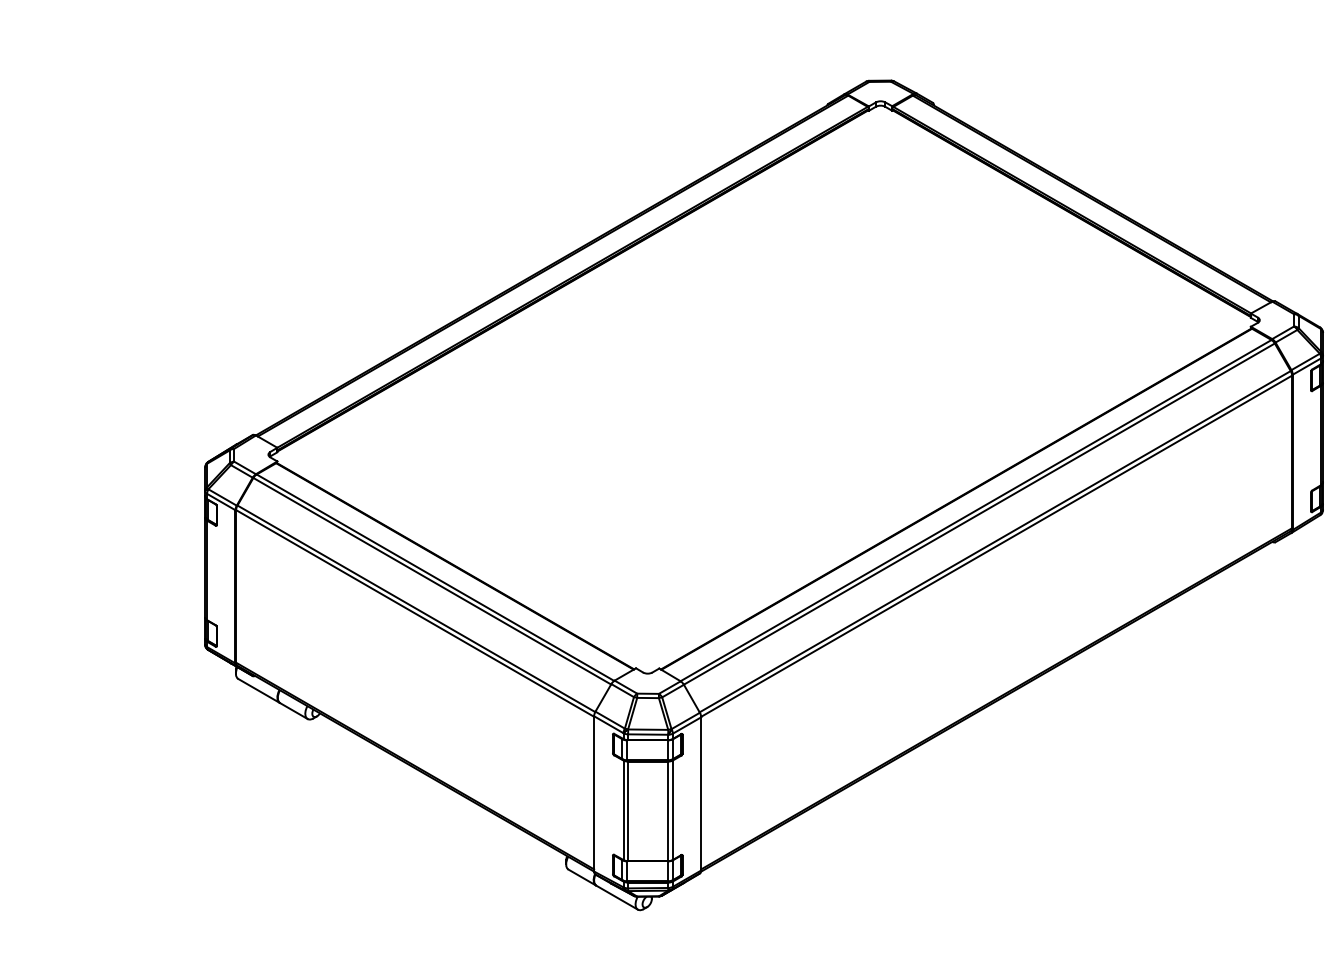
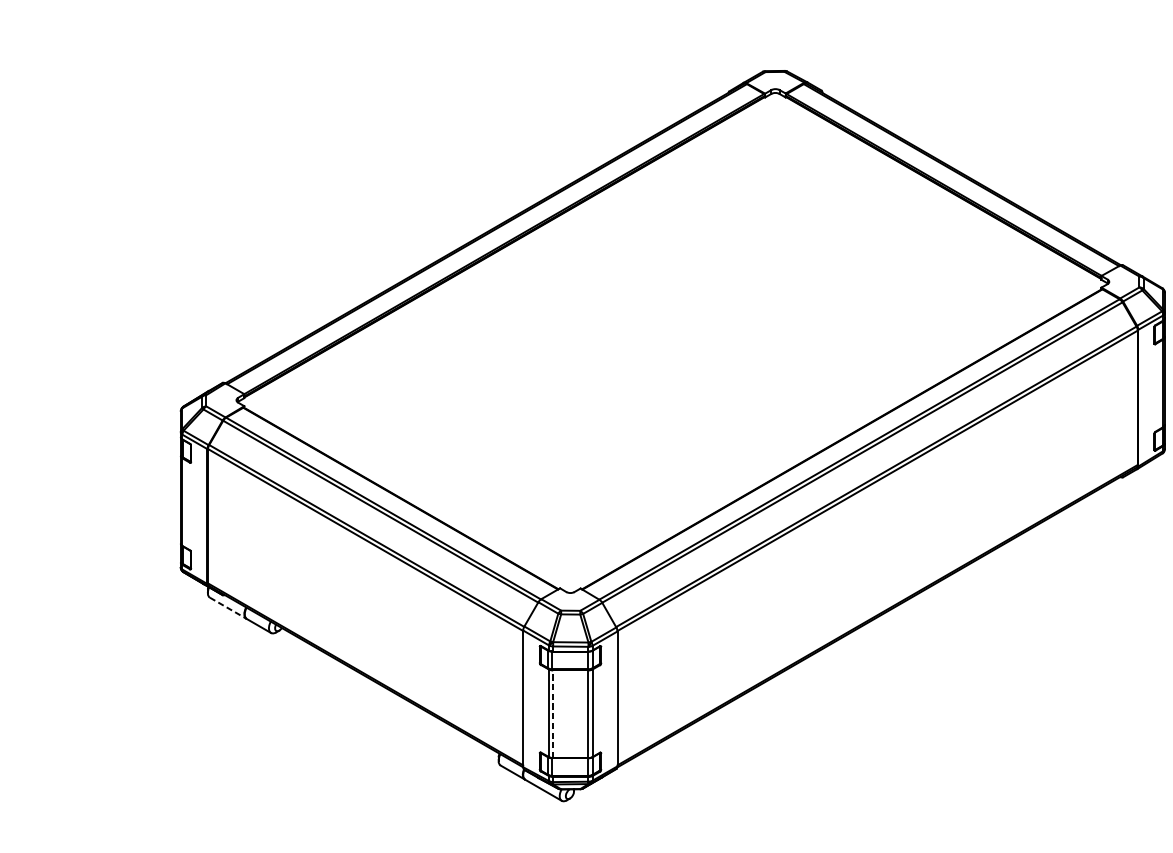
line: (259, 690) -> (228, 607), solid -> dashed
line: (628, 811) -> (553, 714), solid -> dashed

